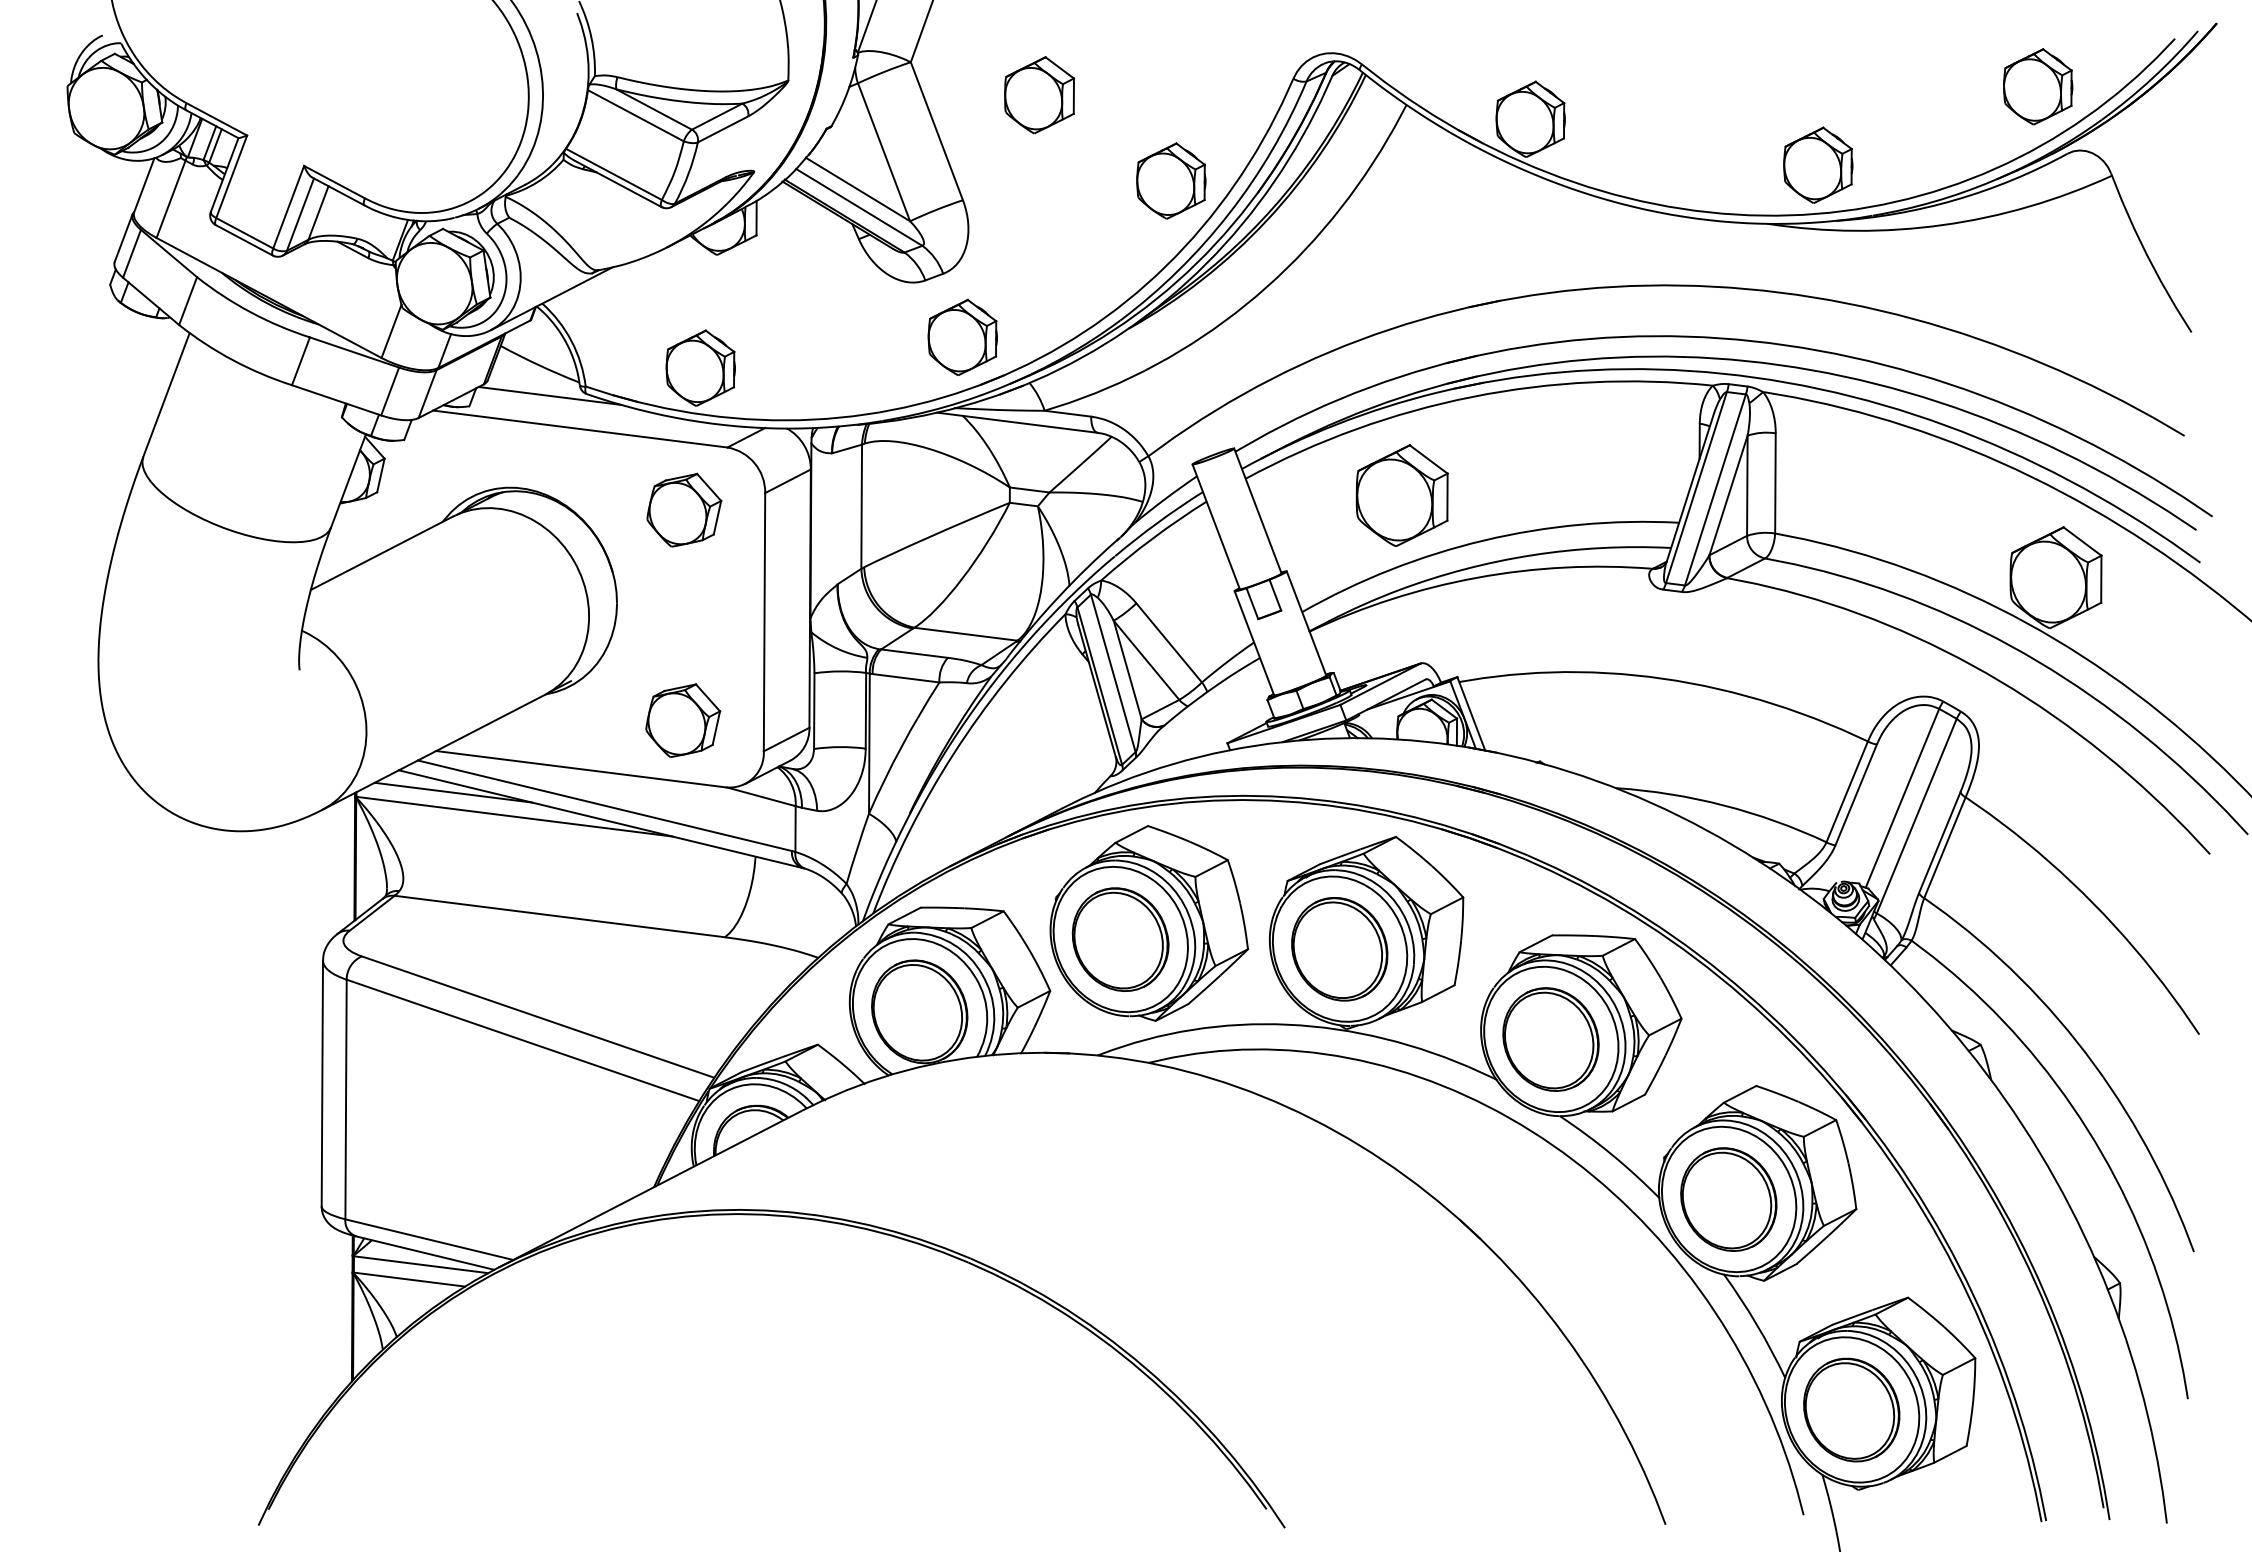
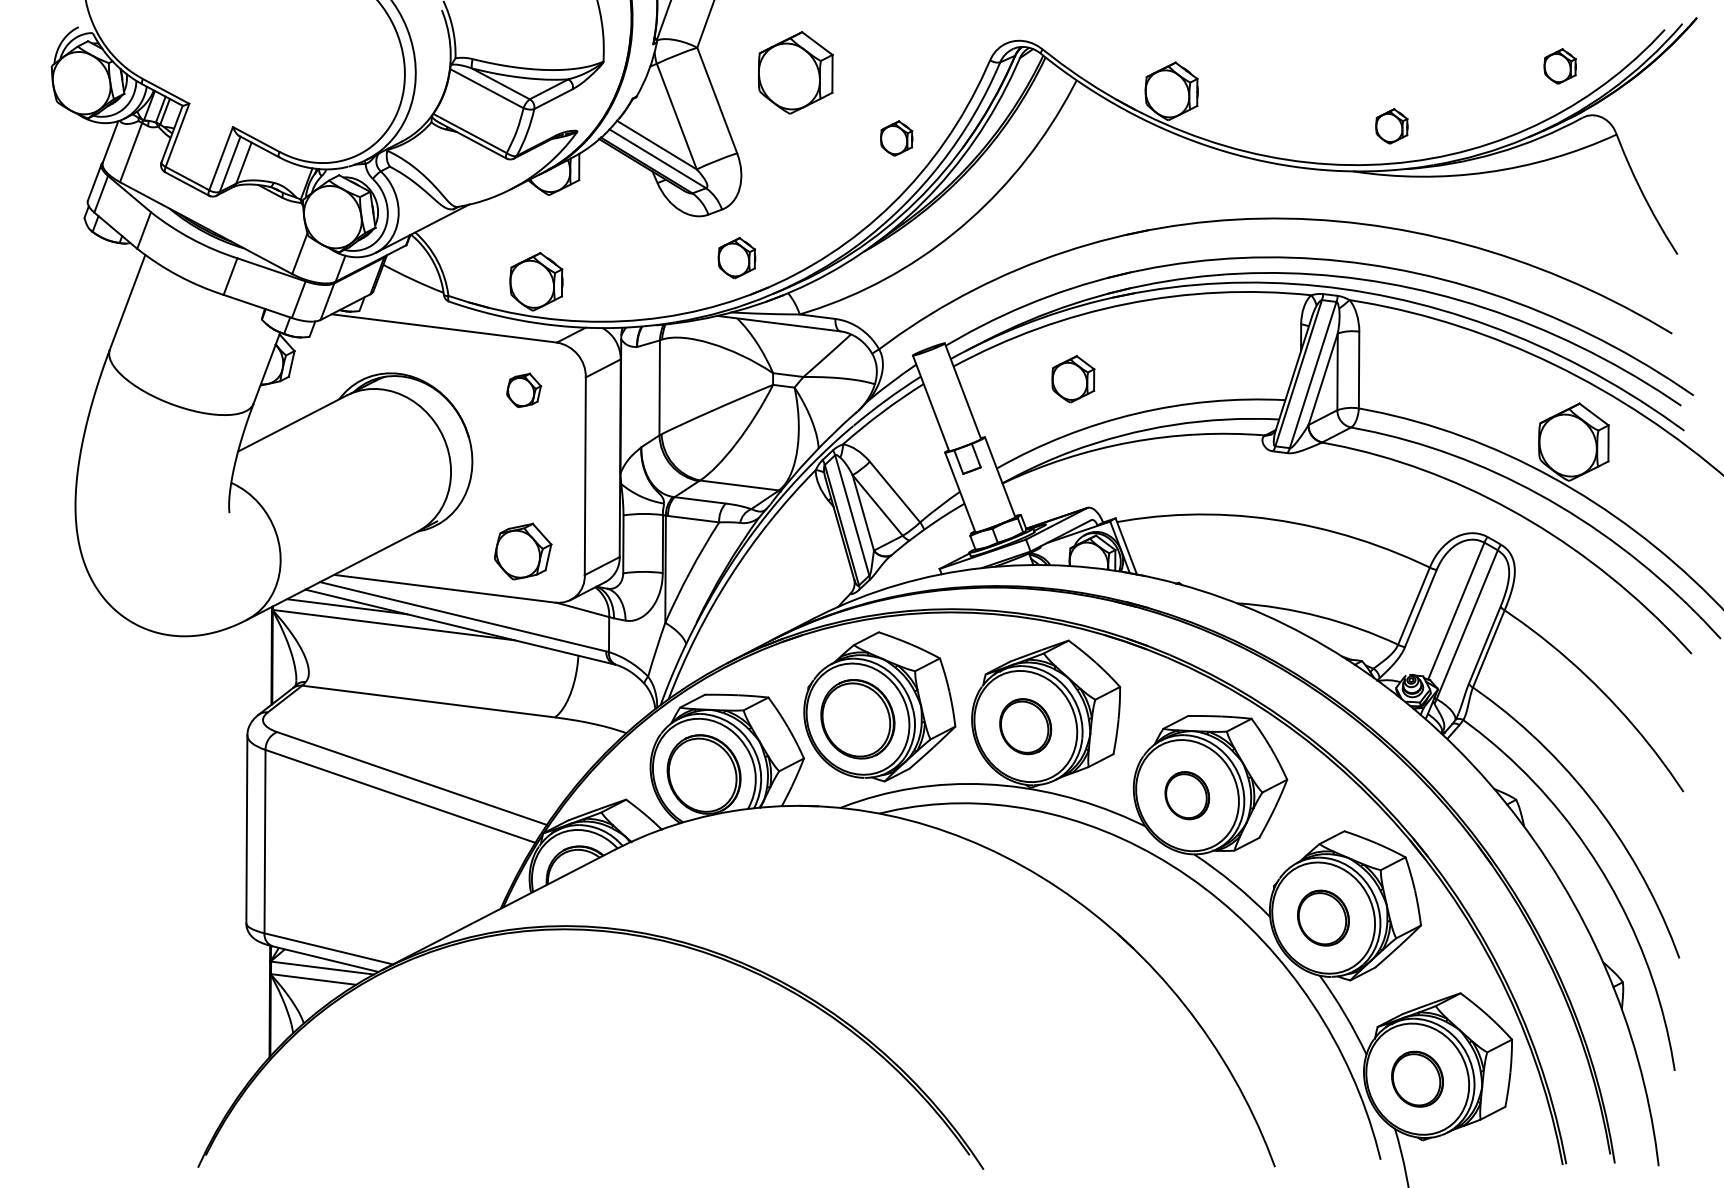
part: (2038, 86) -> (1560, 66), size x0.6
part: (1039, 95) -> (795, 73), size x1.4
part: (1818, 164) -> (1392, 125), size x0.6
part: (1171, 180) -> (896, 138), size x0.6
part: (962, 336) -> (736, 257), size x0.7
line: (549, 395) -> (420, 302), removed
part: (1401, 495) -> (1072, 379), size x0.6
part: (684, 509) -> (524, 390), size x0.6
part: (1339, 949) -> (1025, 726), size x0.7
part: (1550, 1039) -> (1186, 795), size x0.6
part: (1728, 1199) -> (1323, 918), size x0.7
part: (1851, 1409) -> (1417, 1078), size x0.7

